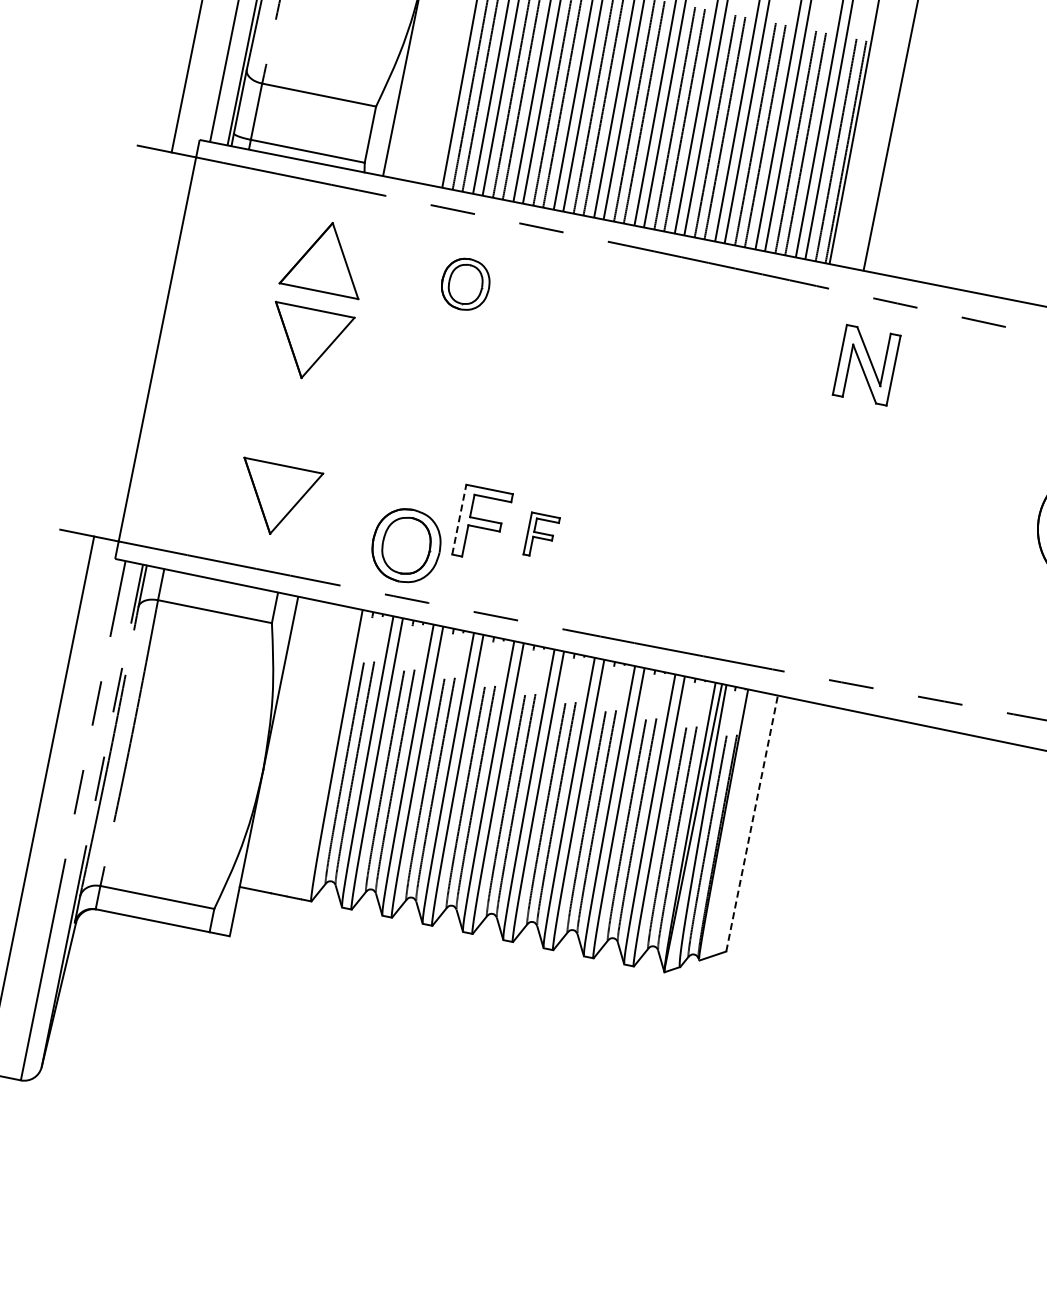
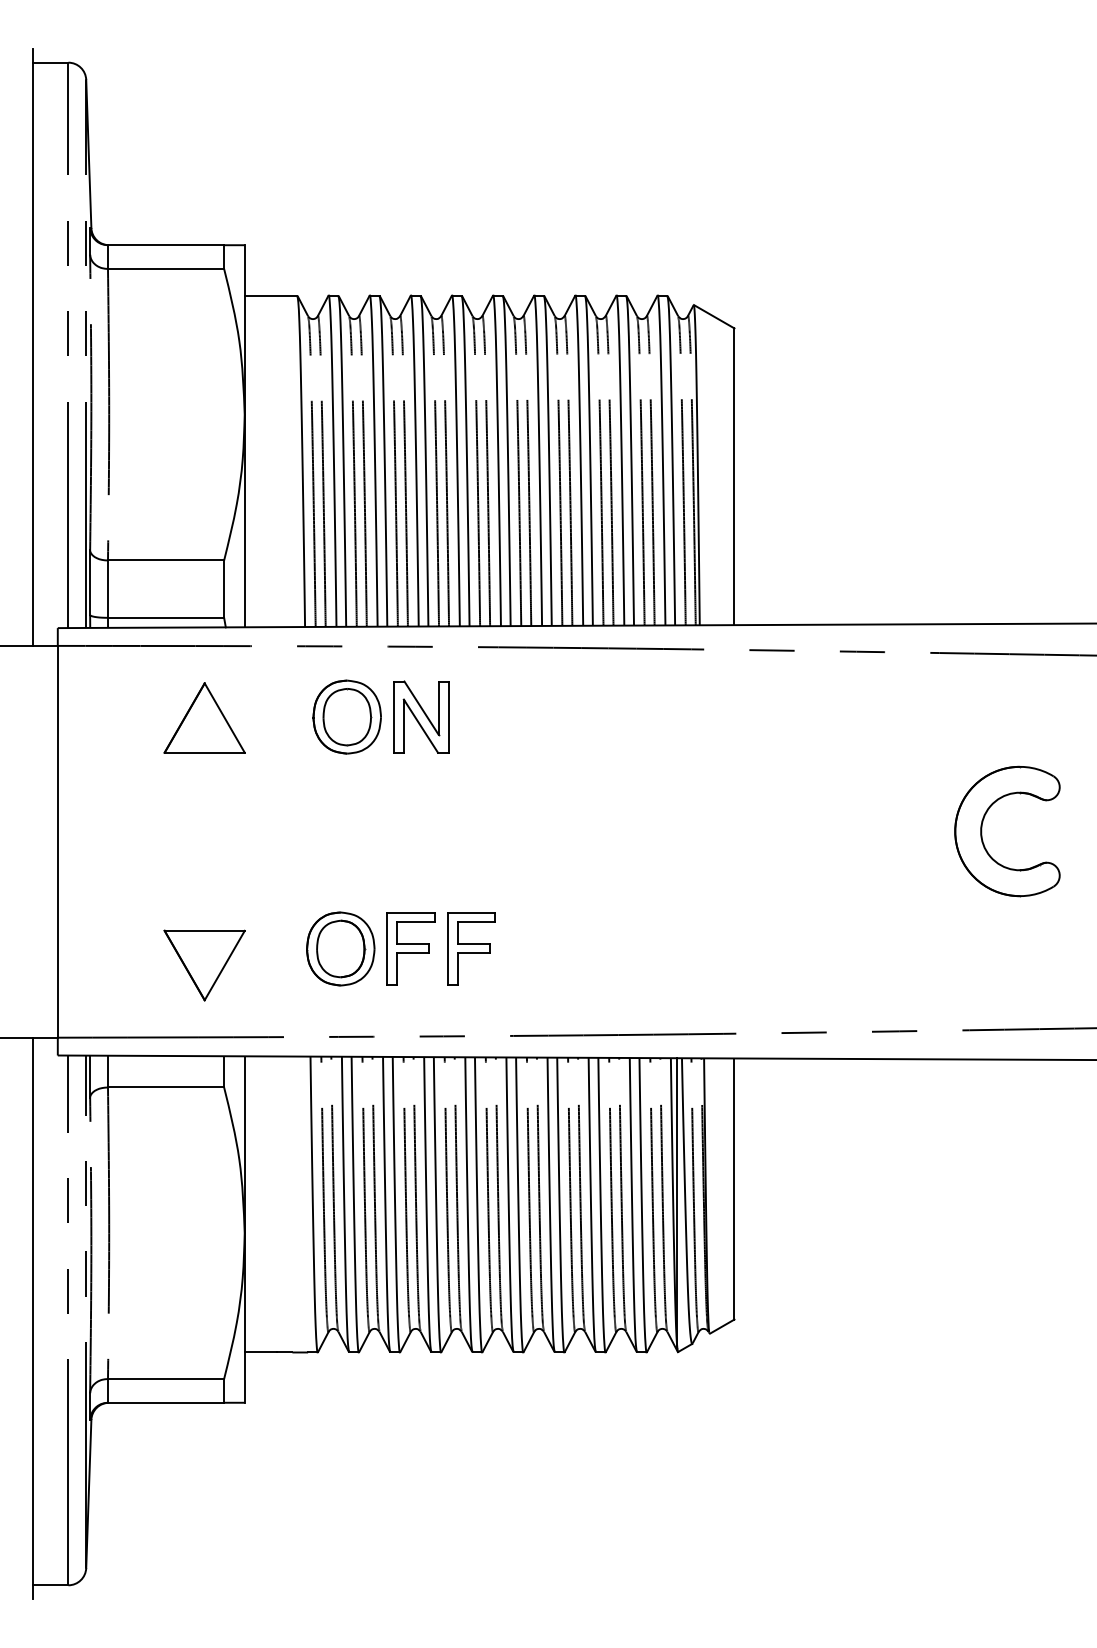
part: (465, 283) -> (346, 716), size x1.43
part: (308, 343) -> (204, 806), removed
part: (867, 364) -> (421, 716), moved
line: (459, 520) -> (387, 949), dashed -> solid
part: (541, 535) -> (471, 948), size x1.67
part: (406, 545) -> (340, 948), moved
line: (752, 823) -> (734, 1188), dashed -> solid

